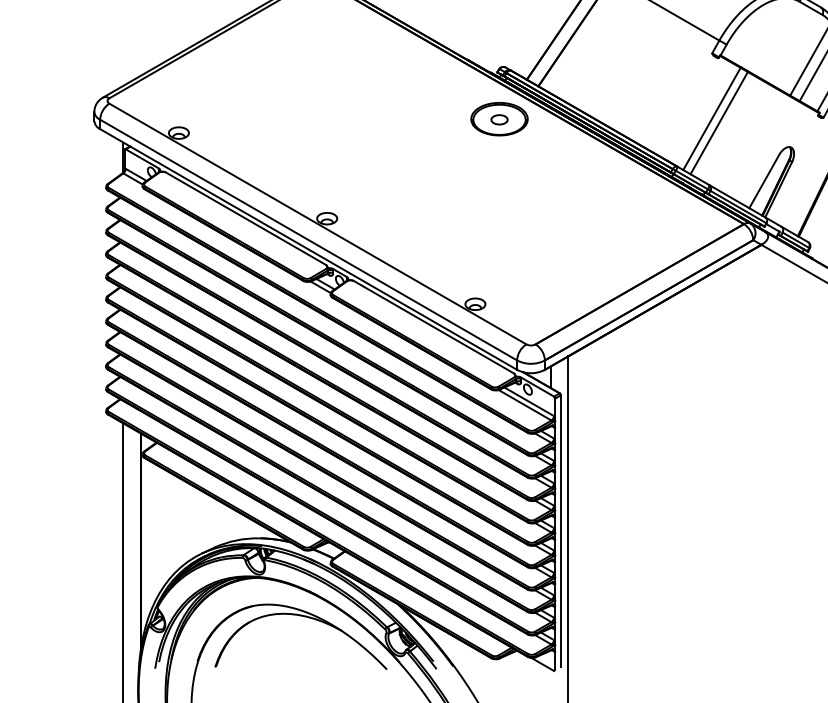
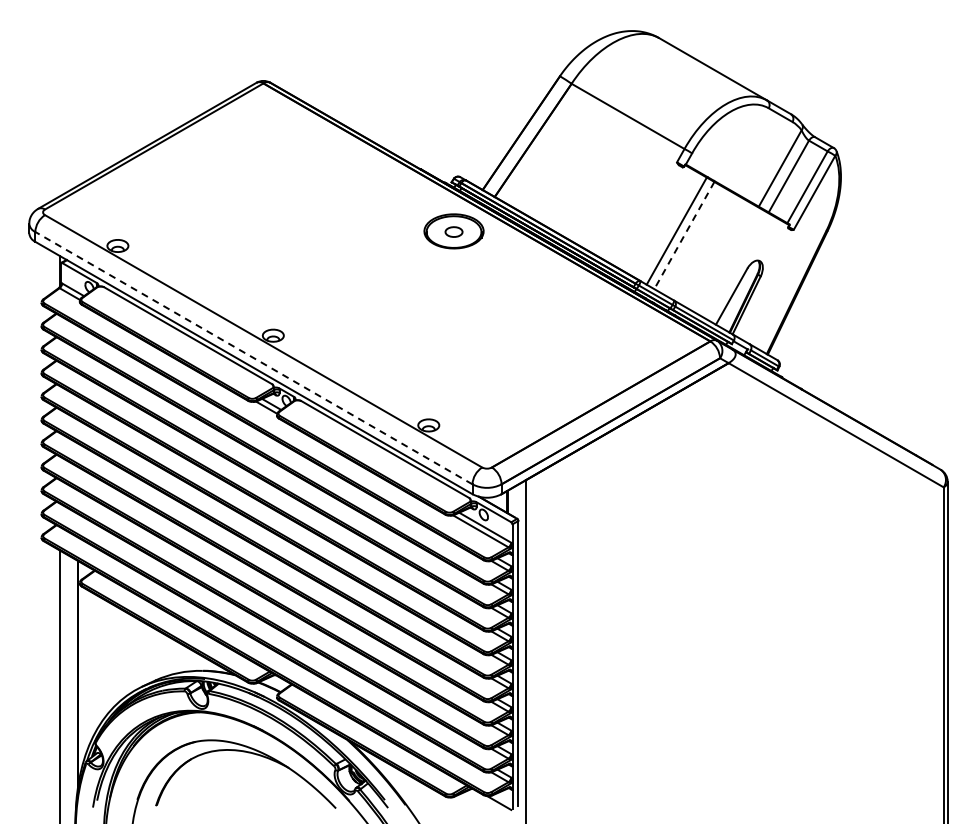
line: (719, 123) -> (684, 235), solid -> dashed
line: (308, 239) -> (253, 357), solid -> dashed

